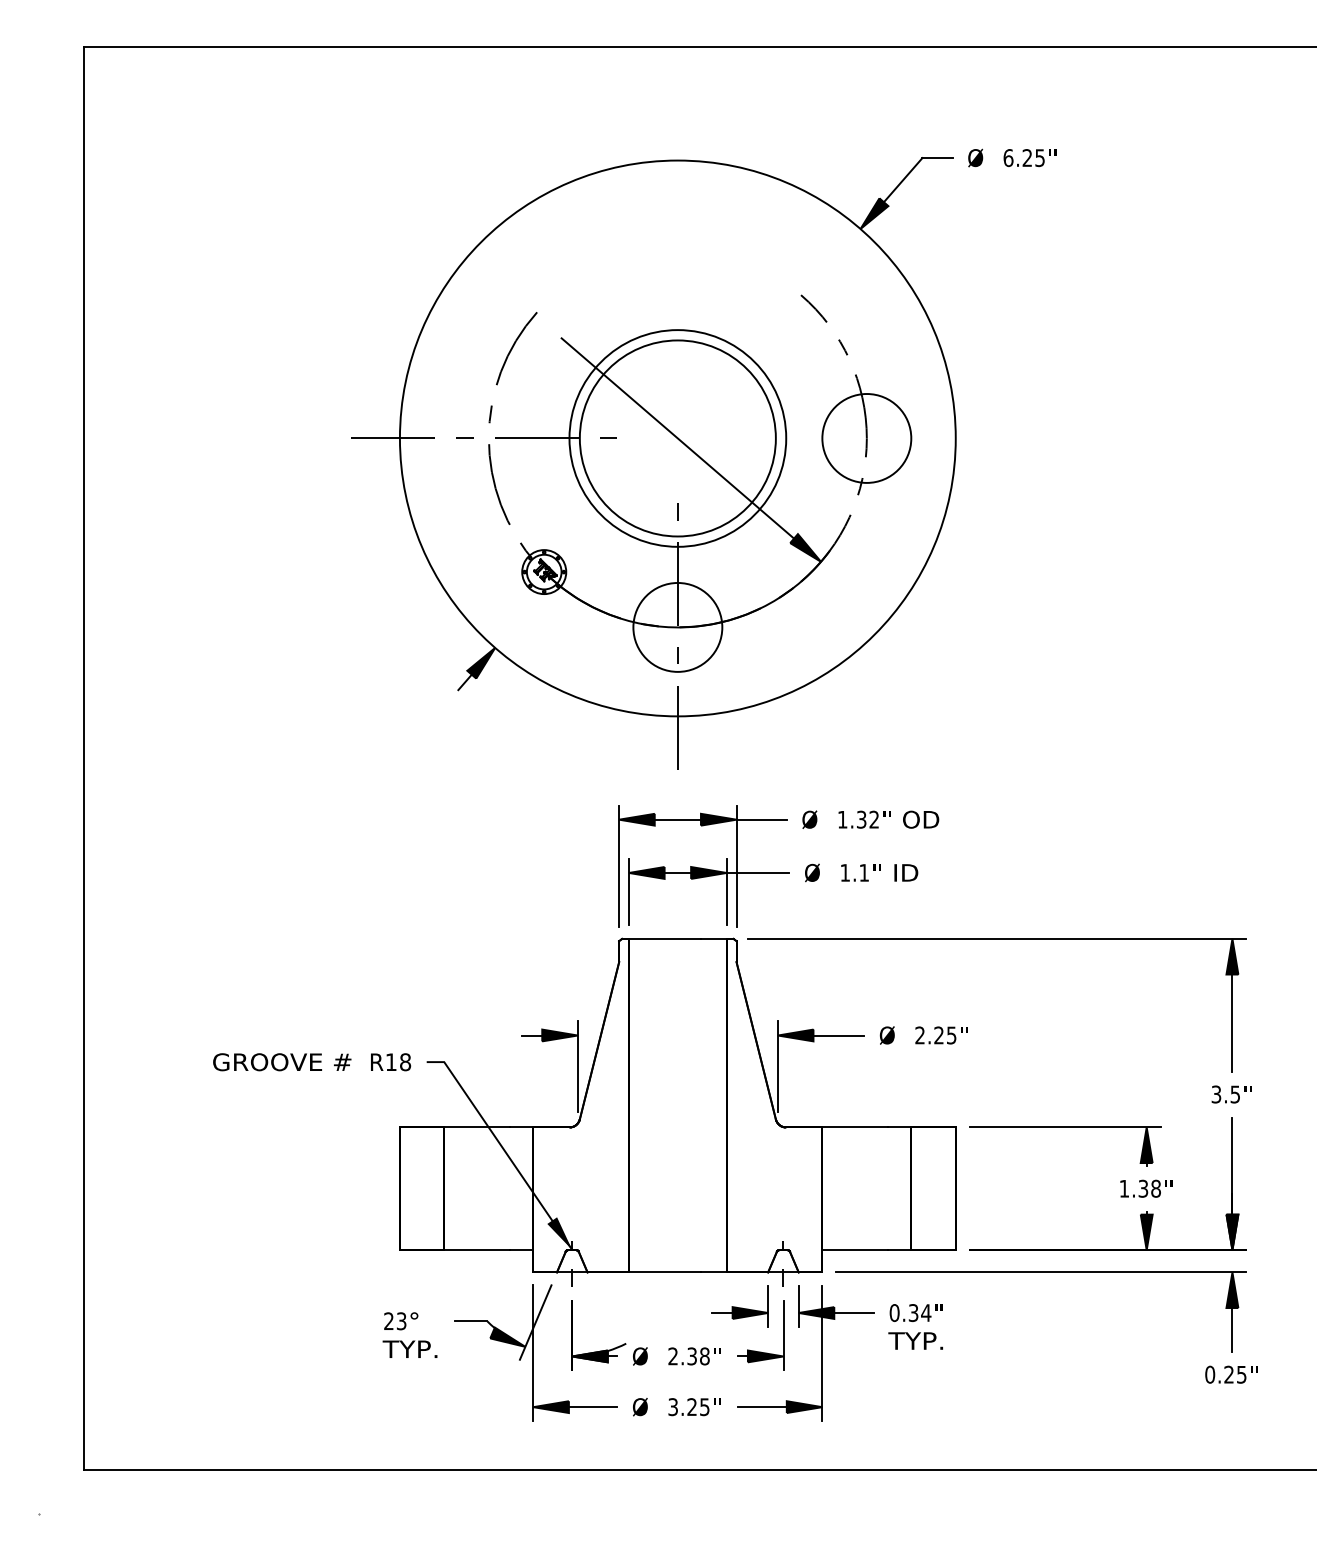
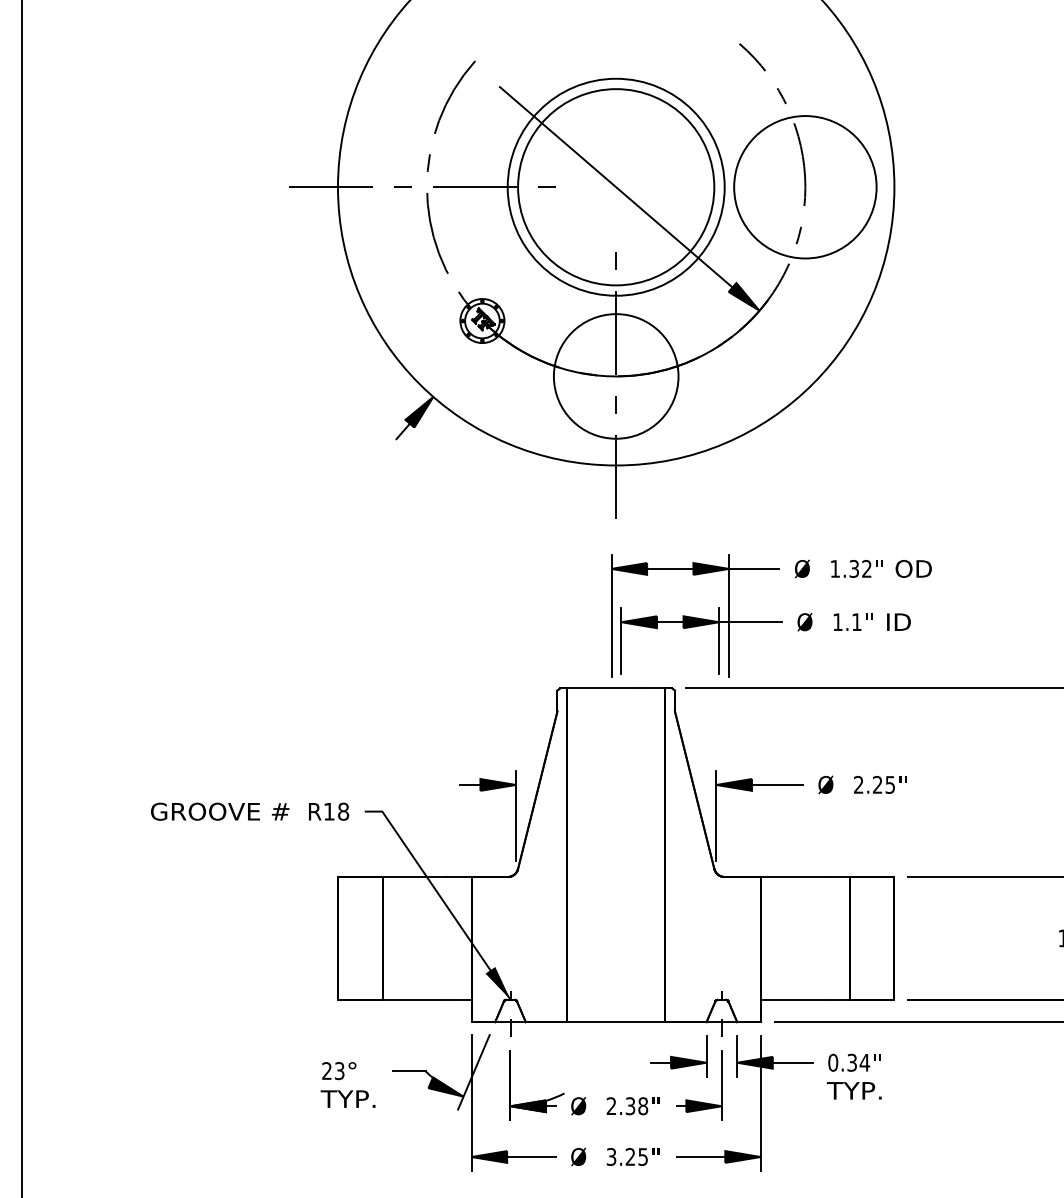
circle: (866, 438) -> (805, 187), size x1.6
circle: (677, 626) -> (615, 375), size x1.4
part: (778, 866) -> (771, 615), moved

